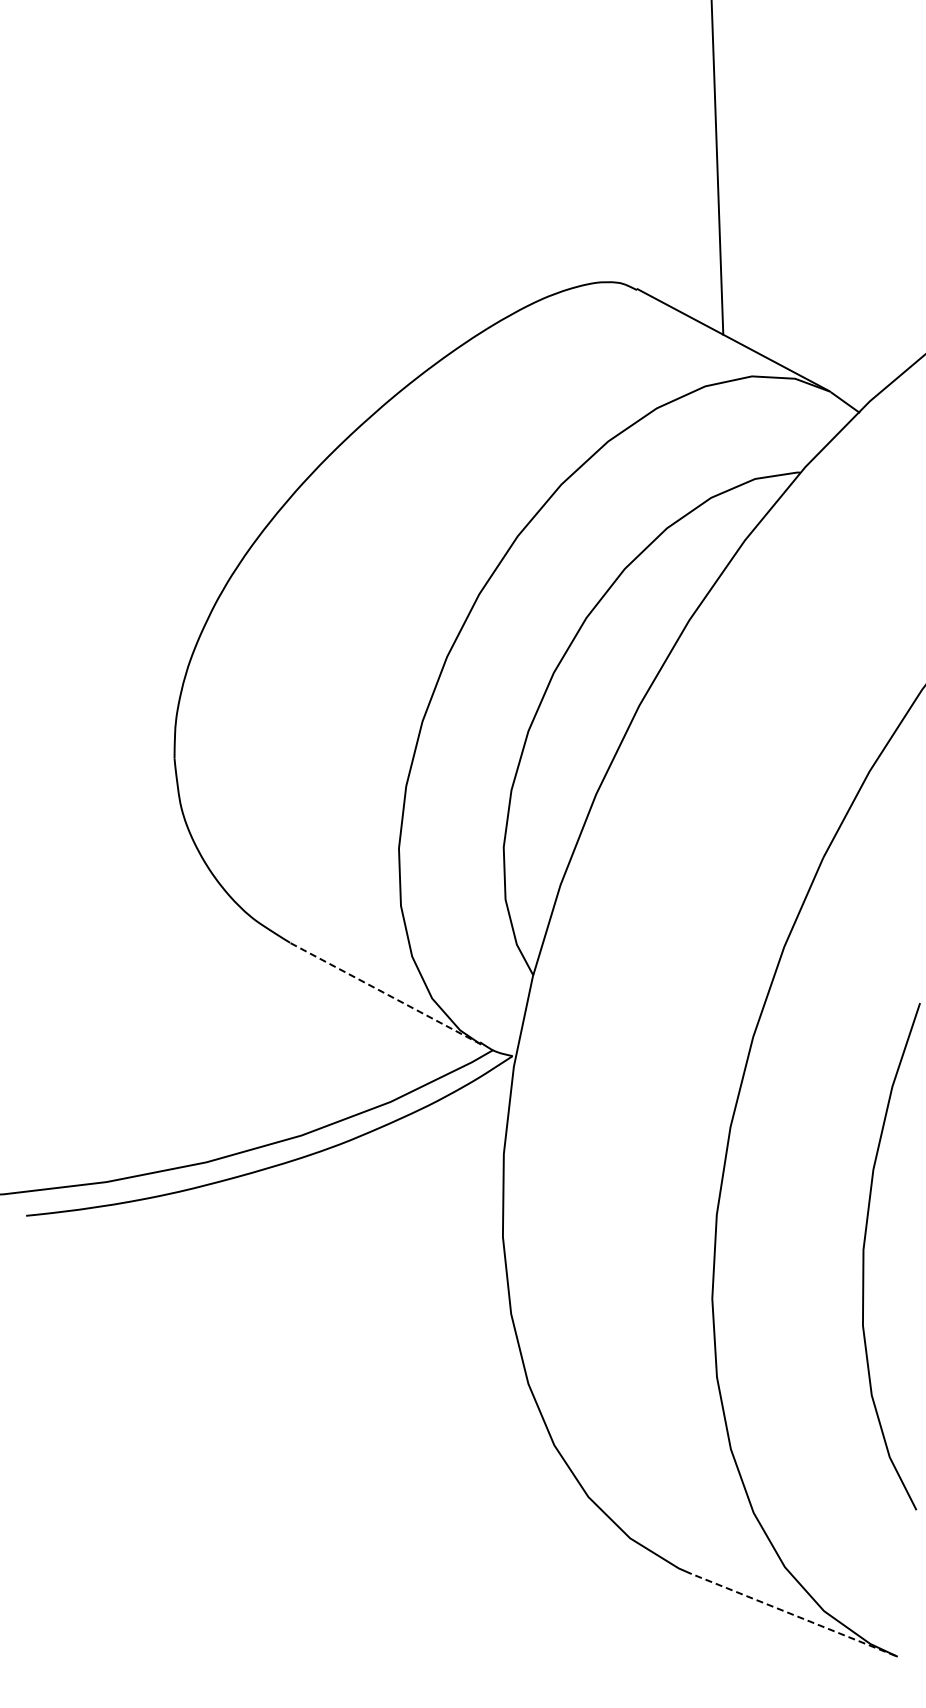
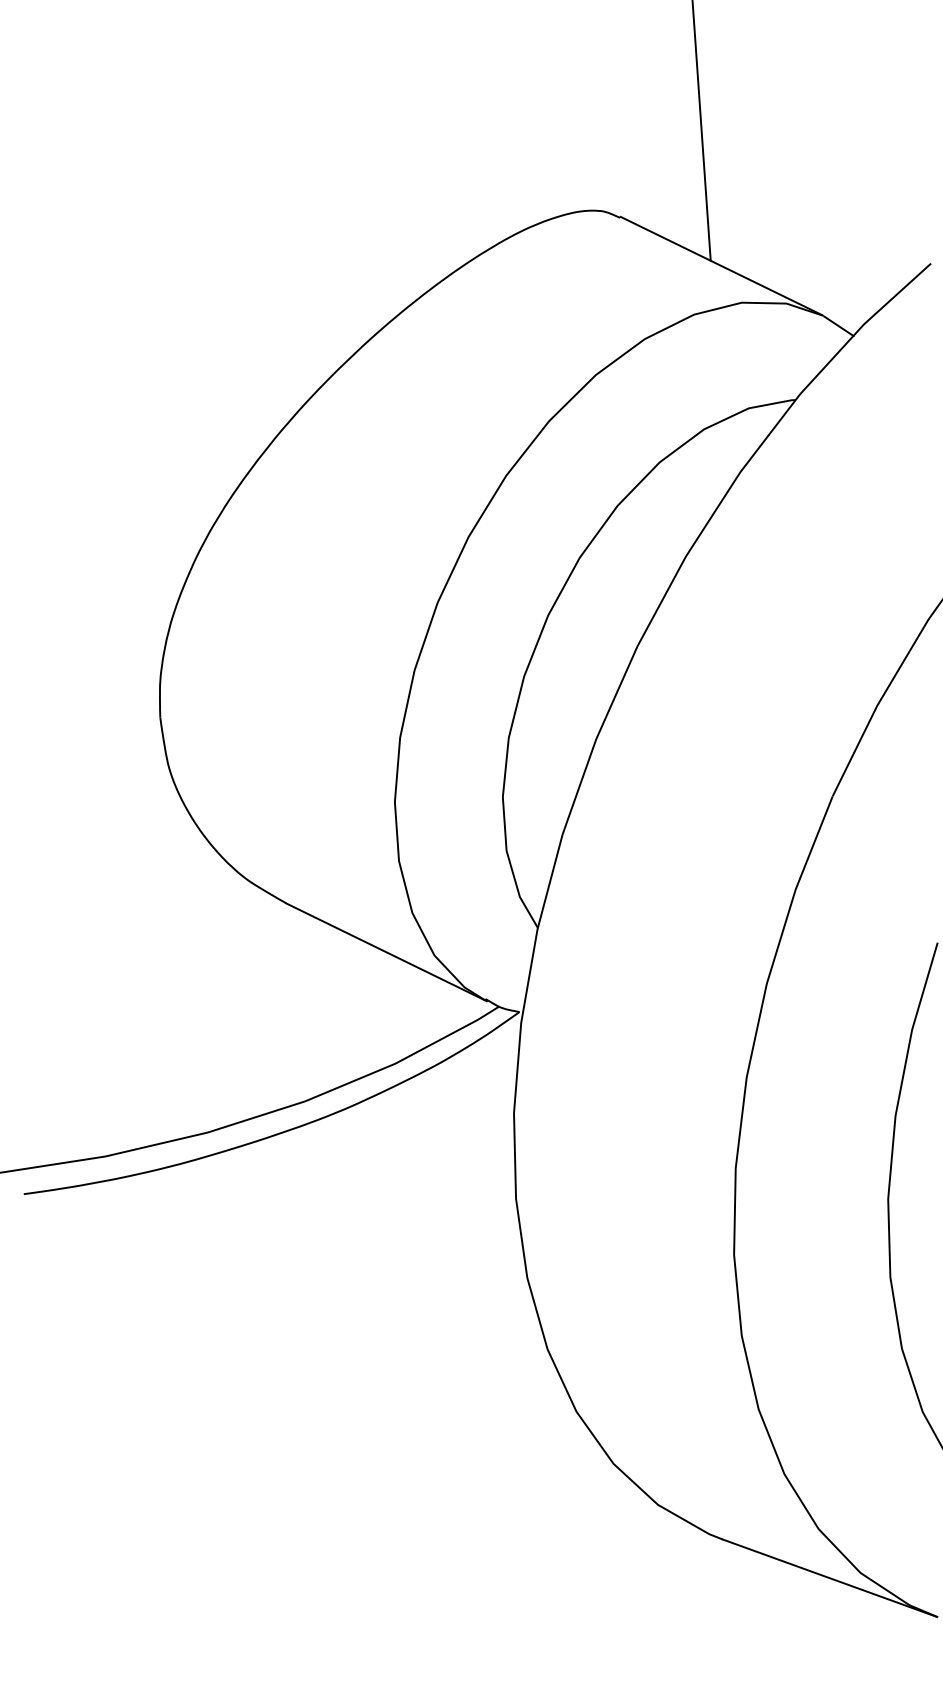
line: (385, 993) -> (386, 952), dashed -> solid
line: (793, 1615) -> (829, 1578), dashed -> solid

